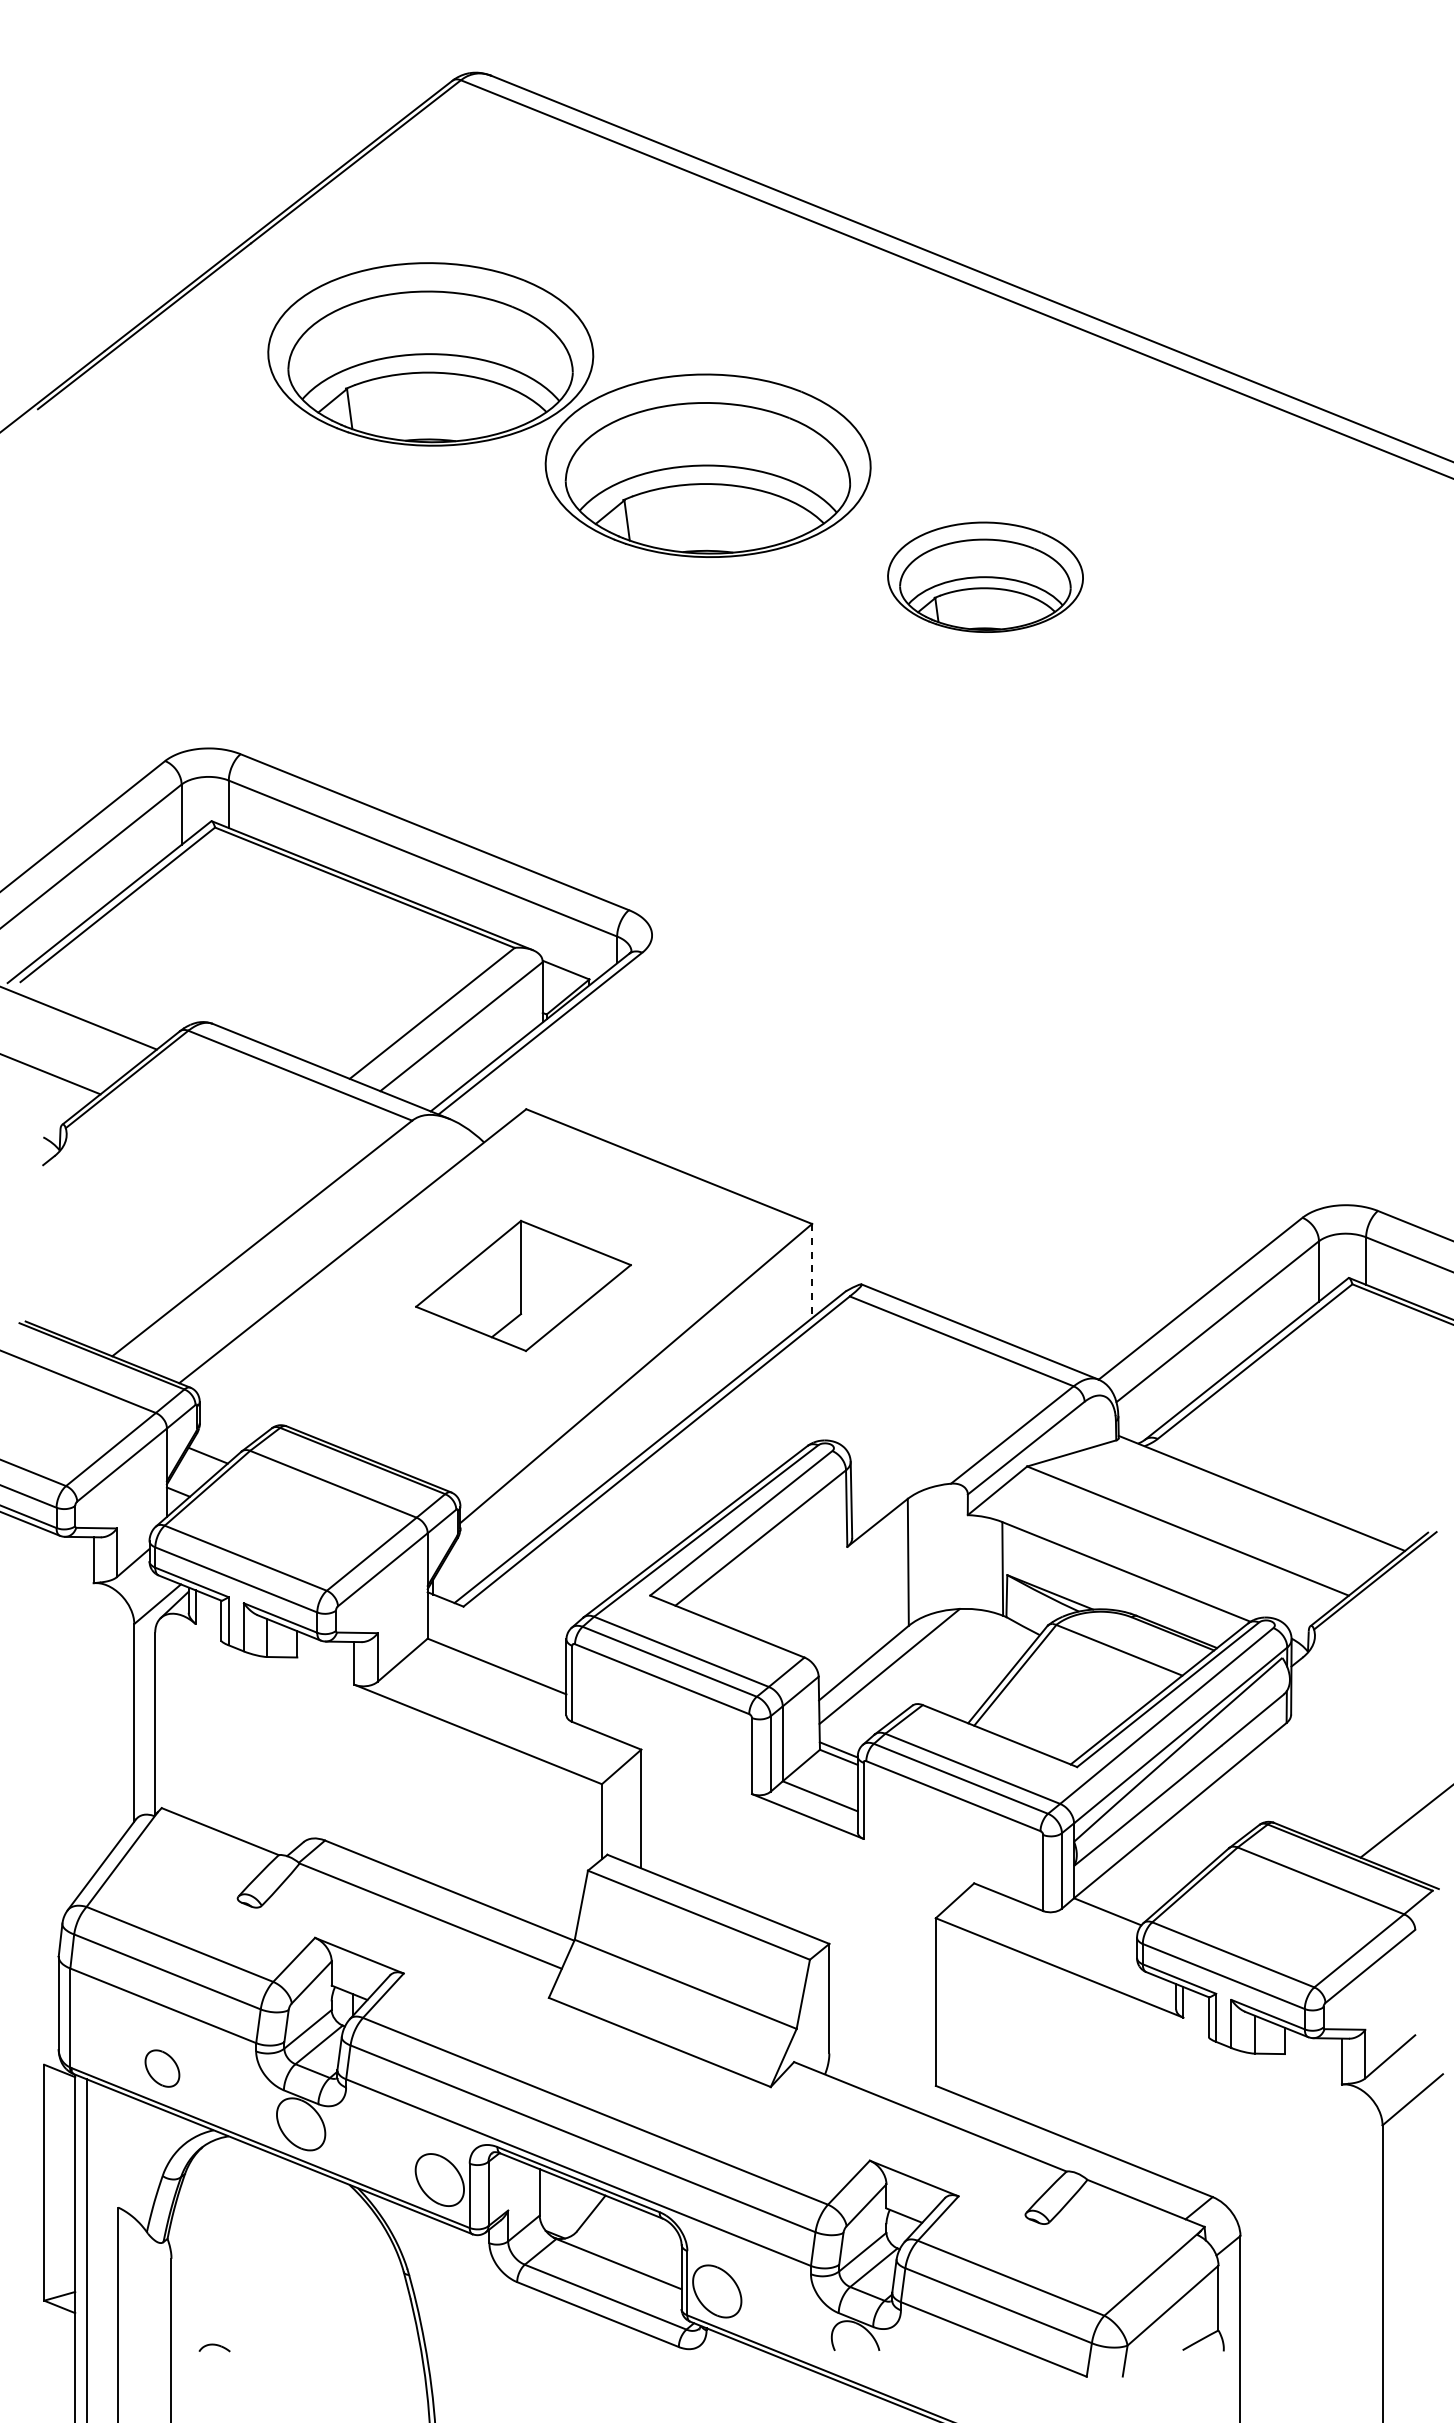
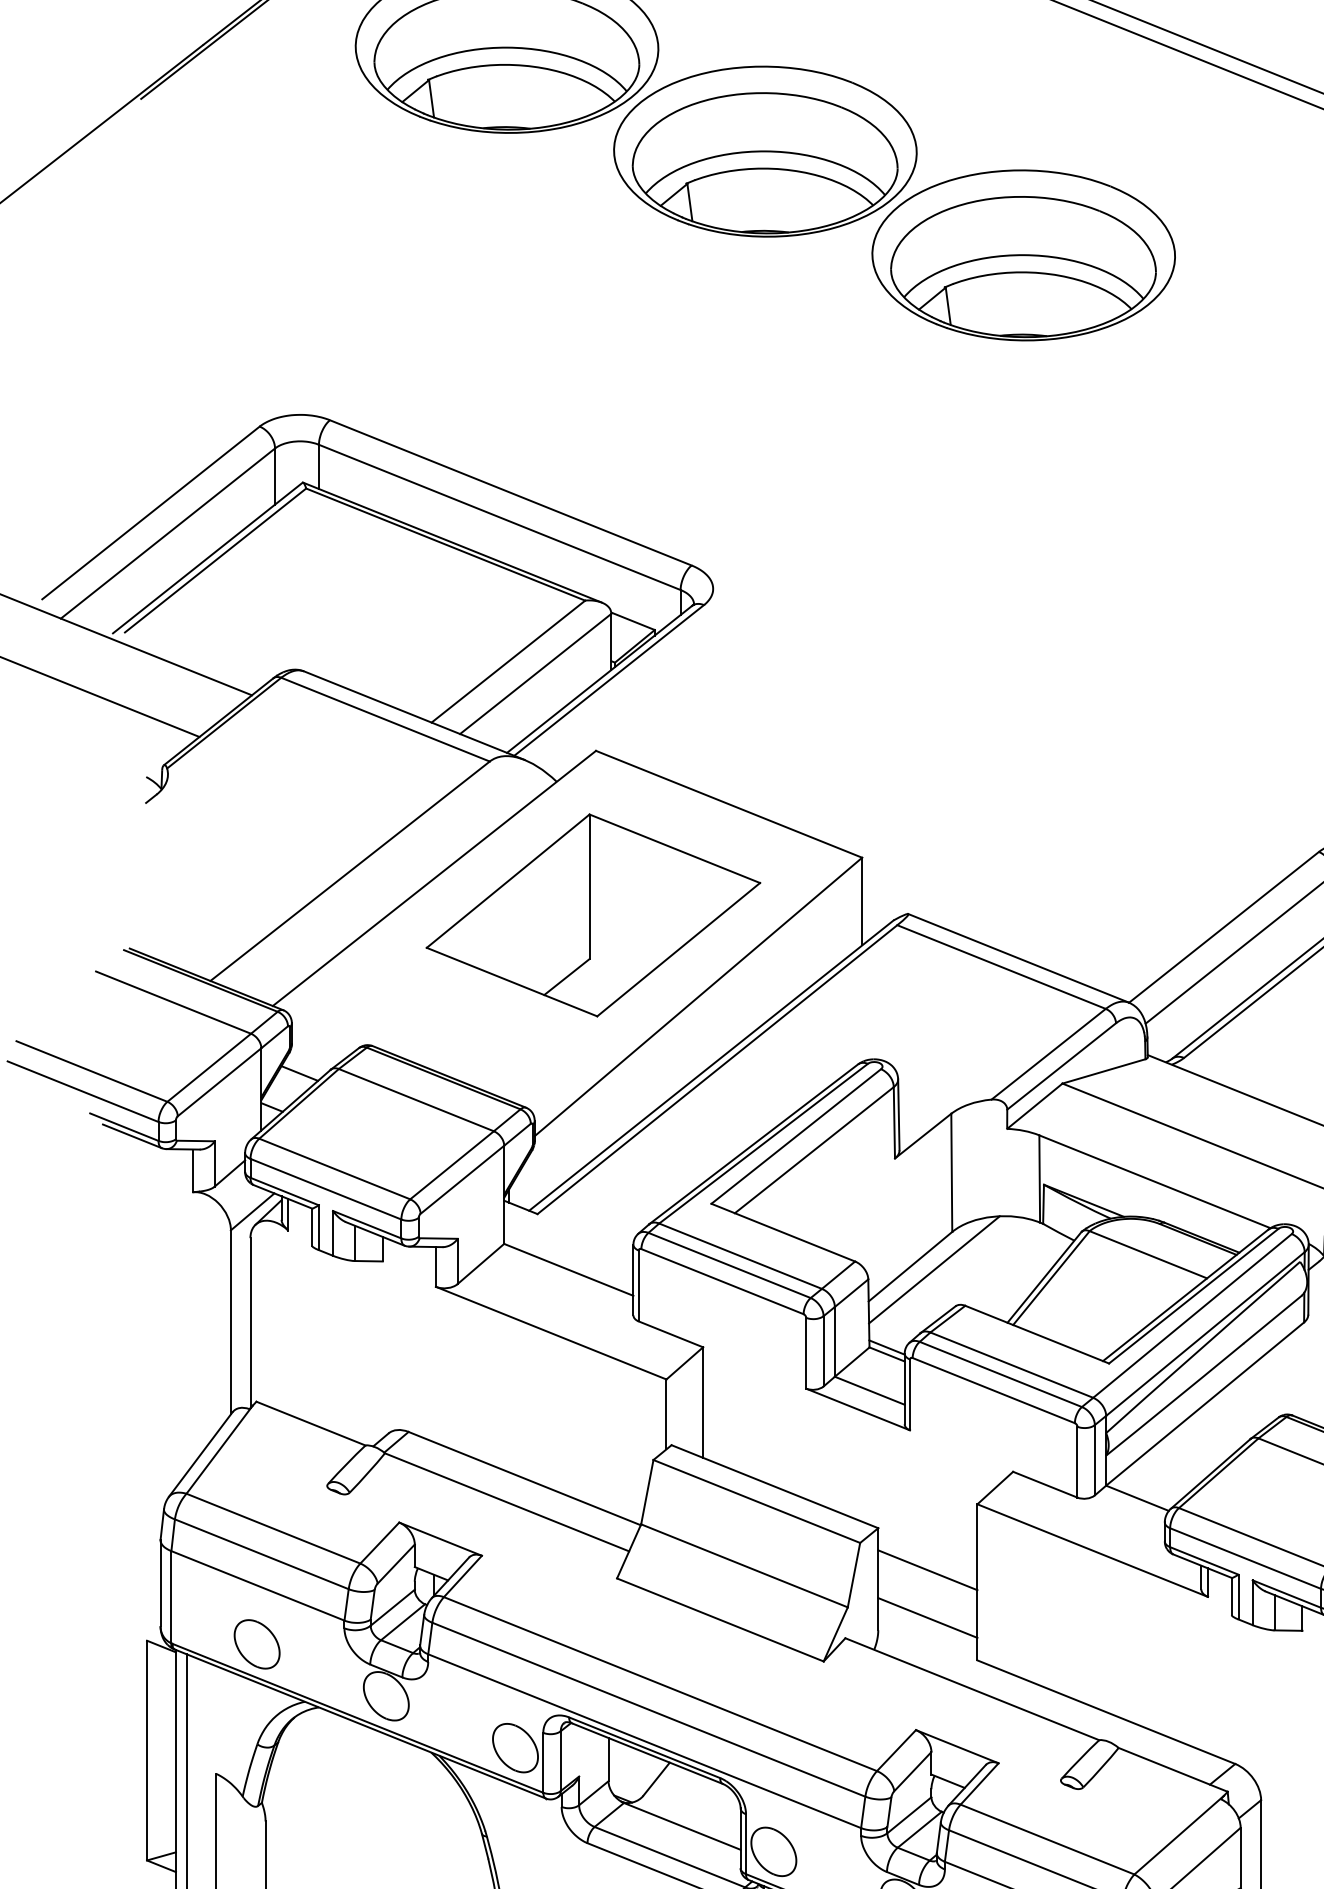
part: (985, 577) -> (1023, 255), size x1.67
line: (812, 1271) -> (862, 901), dashed -> solid
part: (523, 1285) -> (593, 915), size x1.67
line: (882, 1988) -> (927, 1569), added
line: (882, 2039) -> (927, 1617), added
part: (162, 2068) -> (257, 1644), size x1.43

